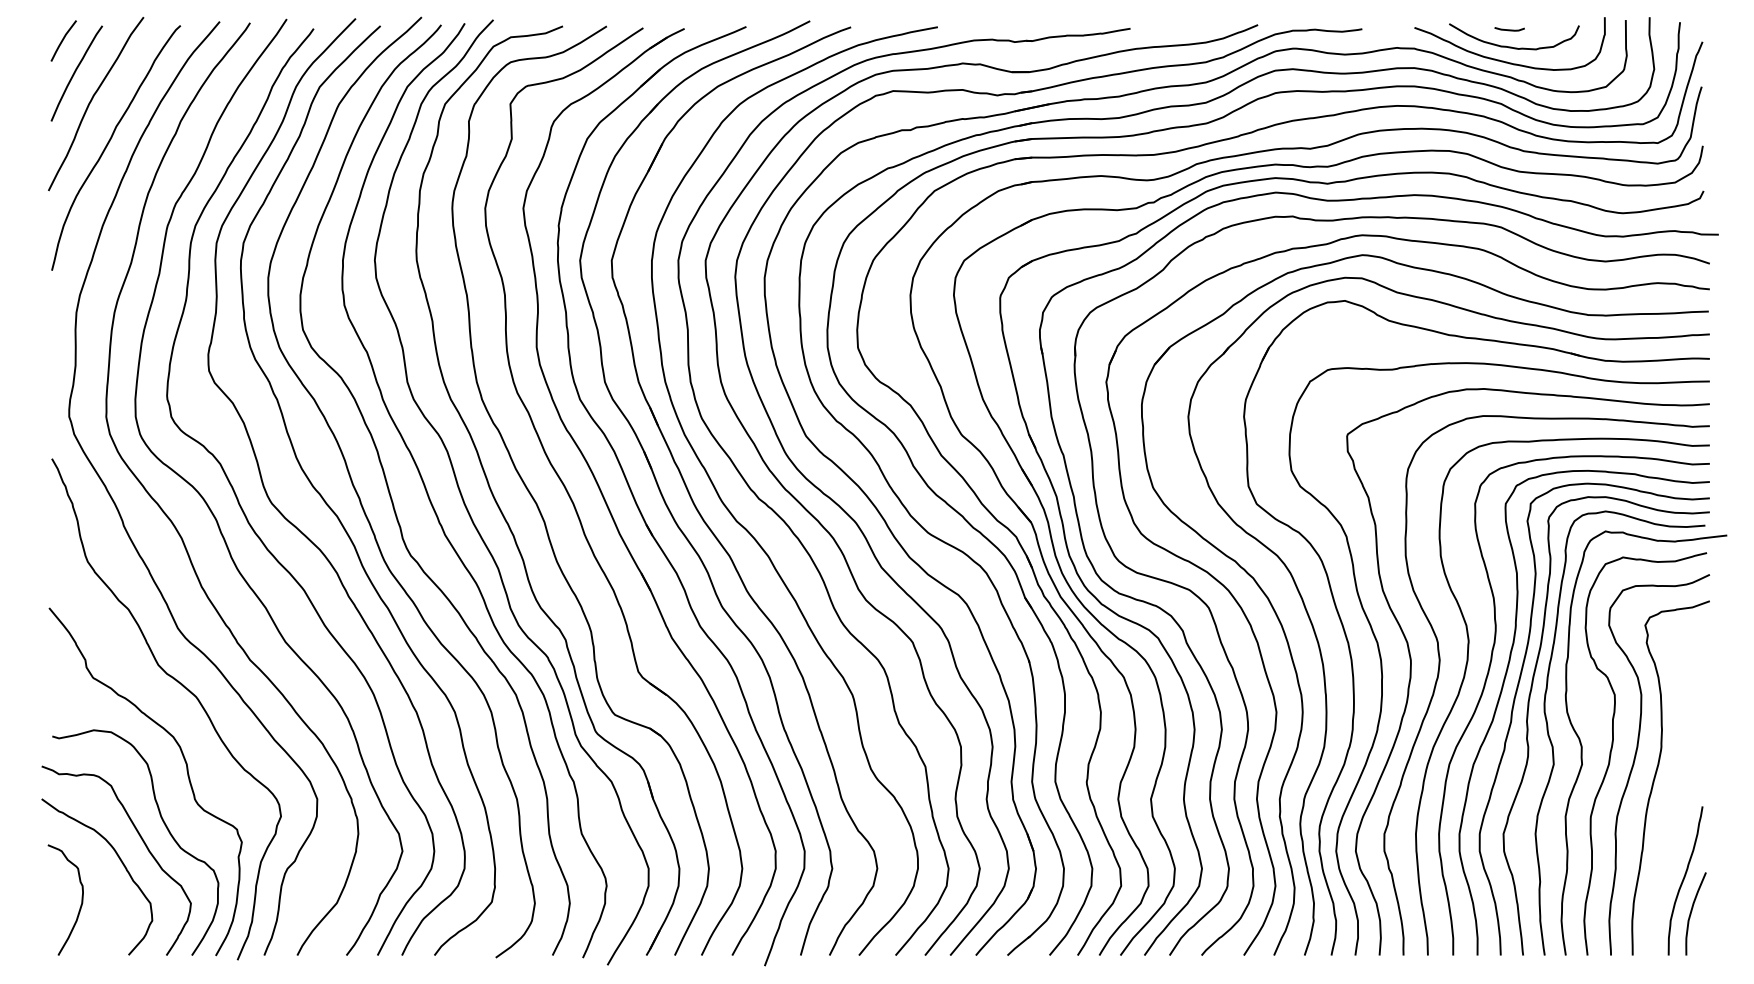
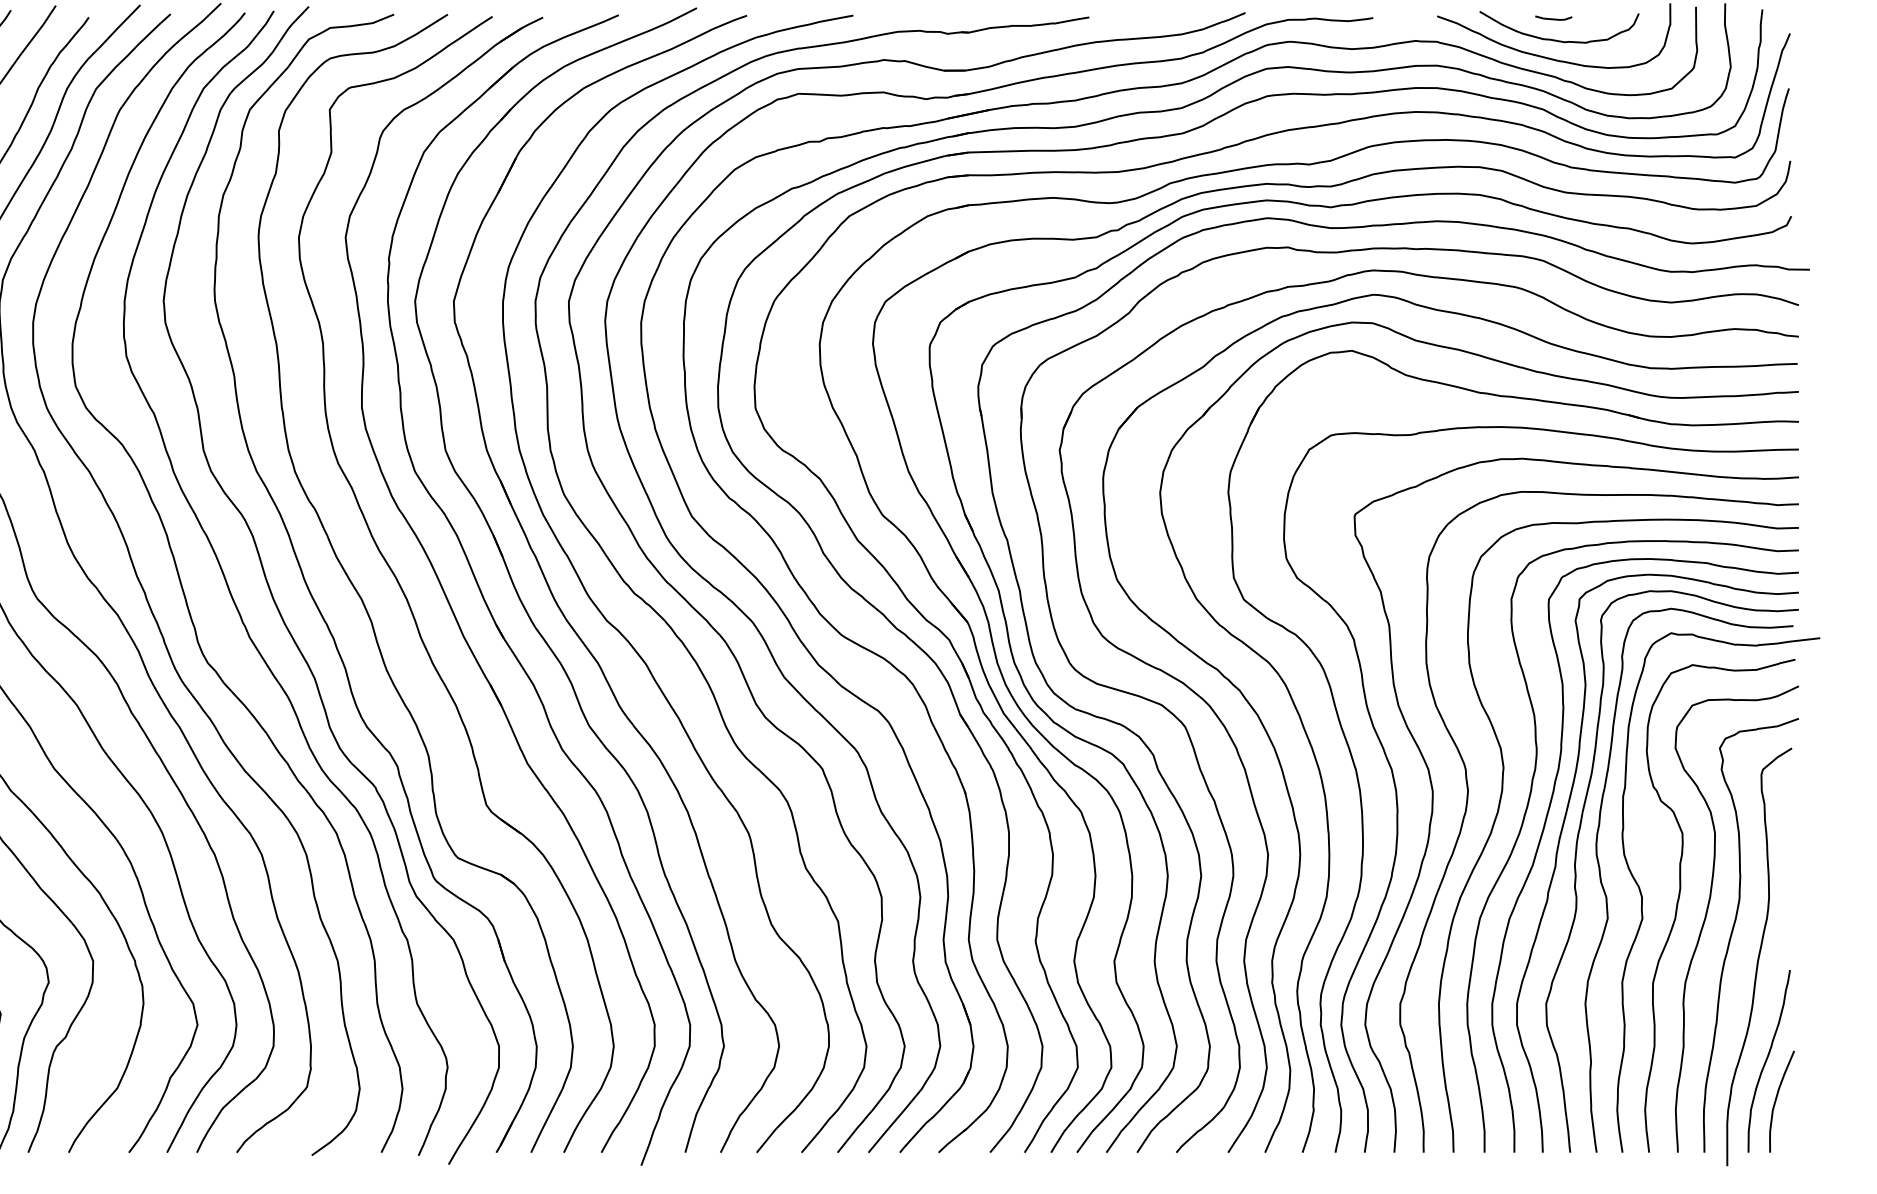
curve: (1677, 795) -> (1759, 956), added

